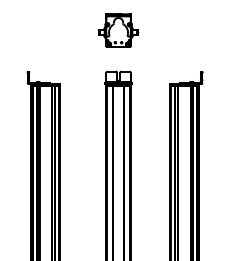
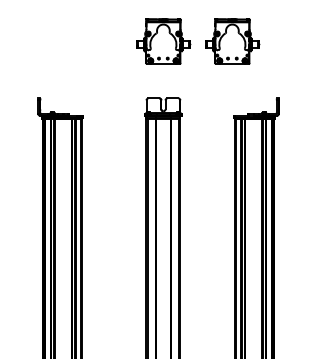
part: (168, 30) -> (232, 41), added

